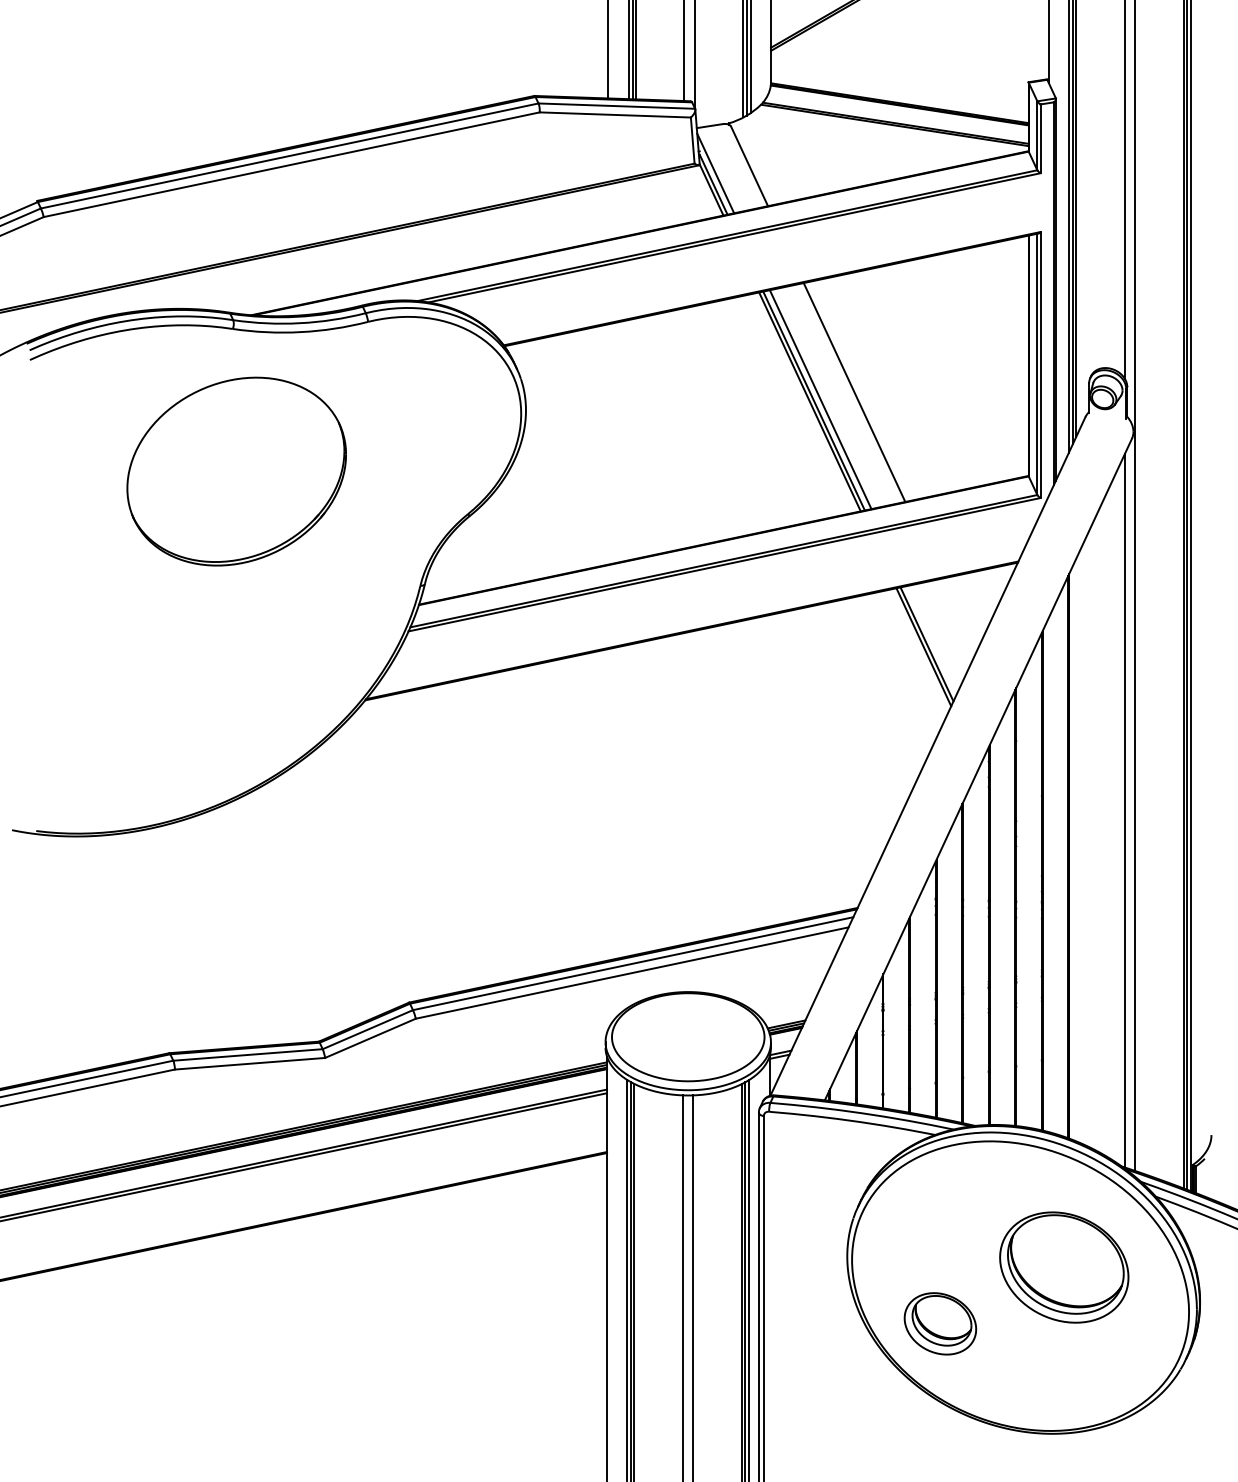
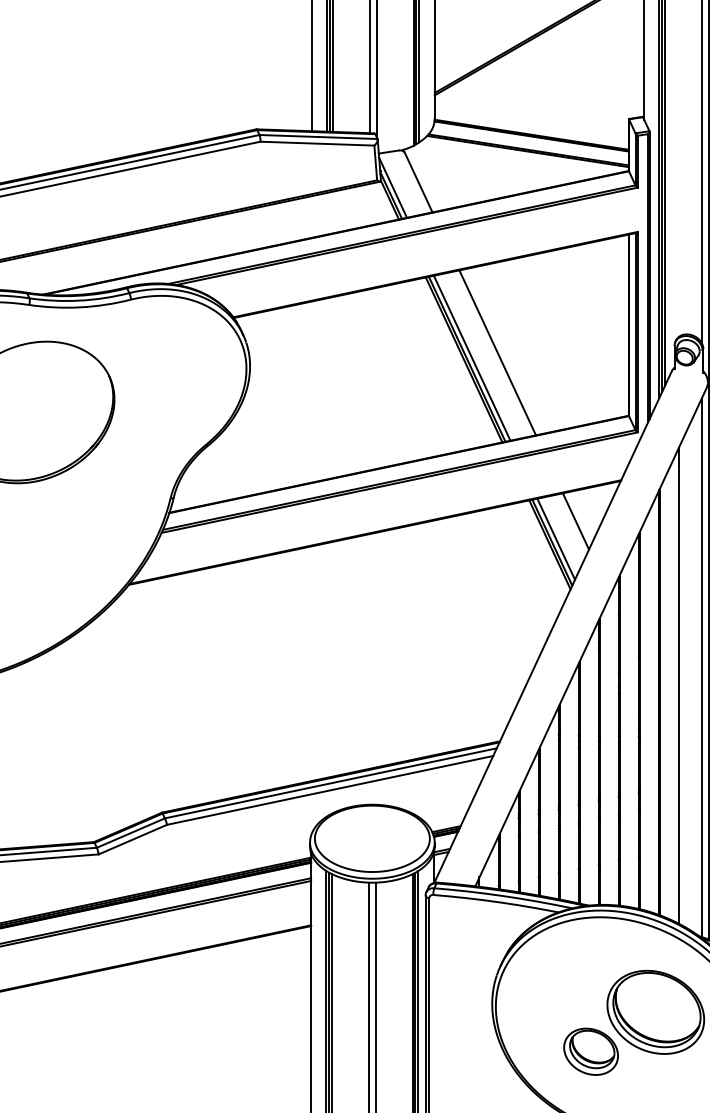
line: (958, 615) -> (576, 520), added
line: (932, 639) -> (556, 539), added
line: (1094, 834) -> (678, 685), added
part: (940, 1323) -> (591, 1051), moved

